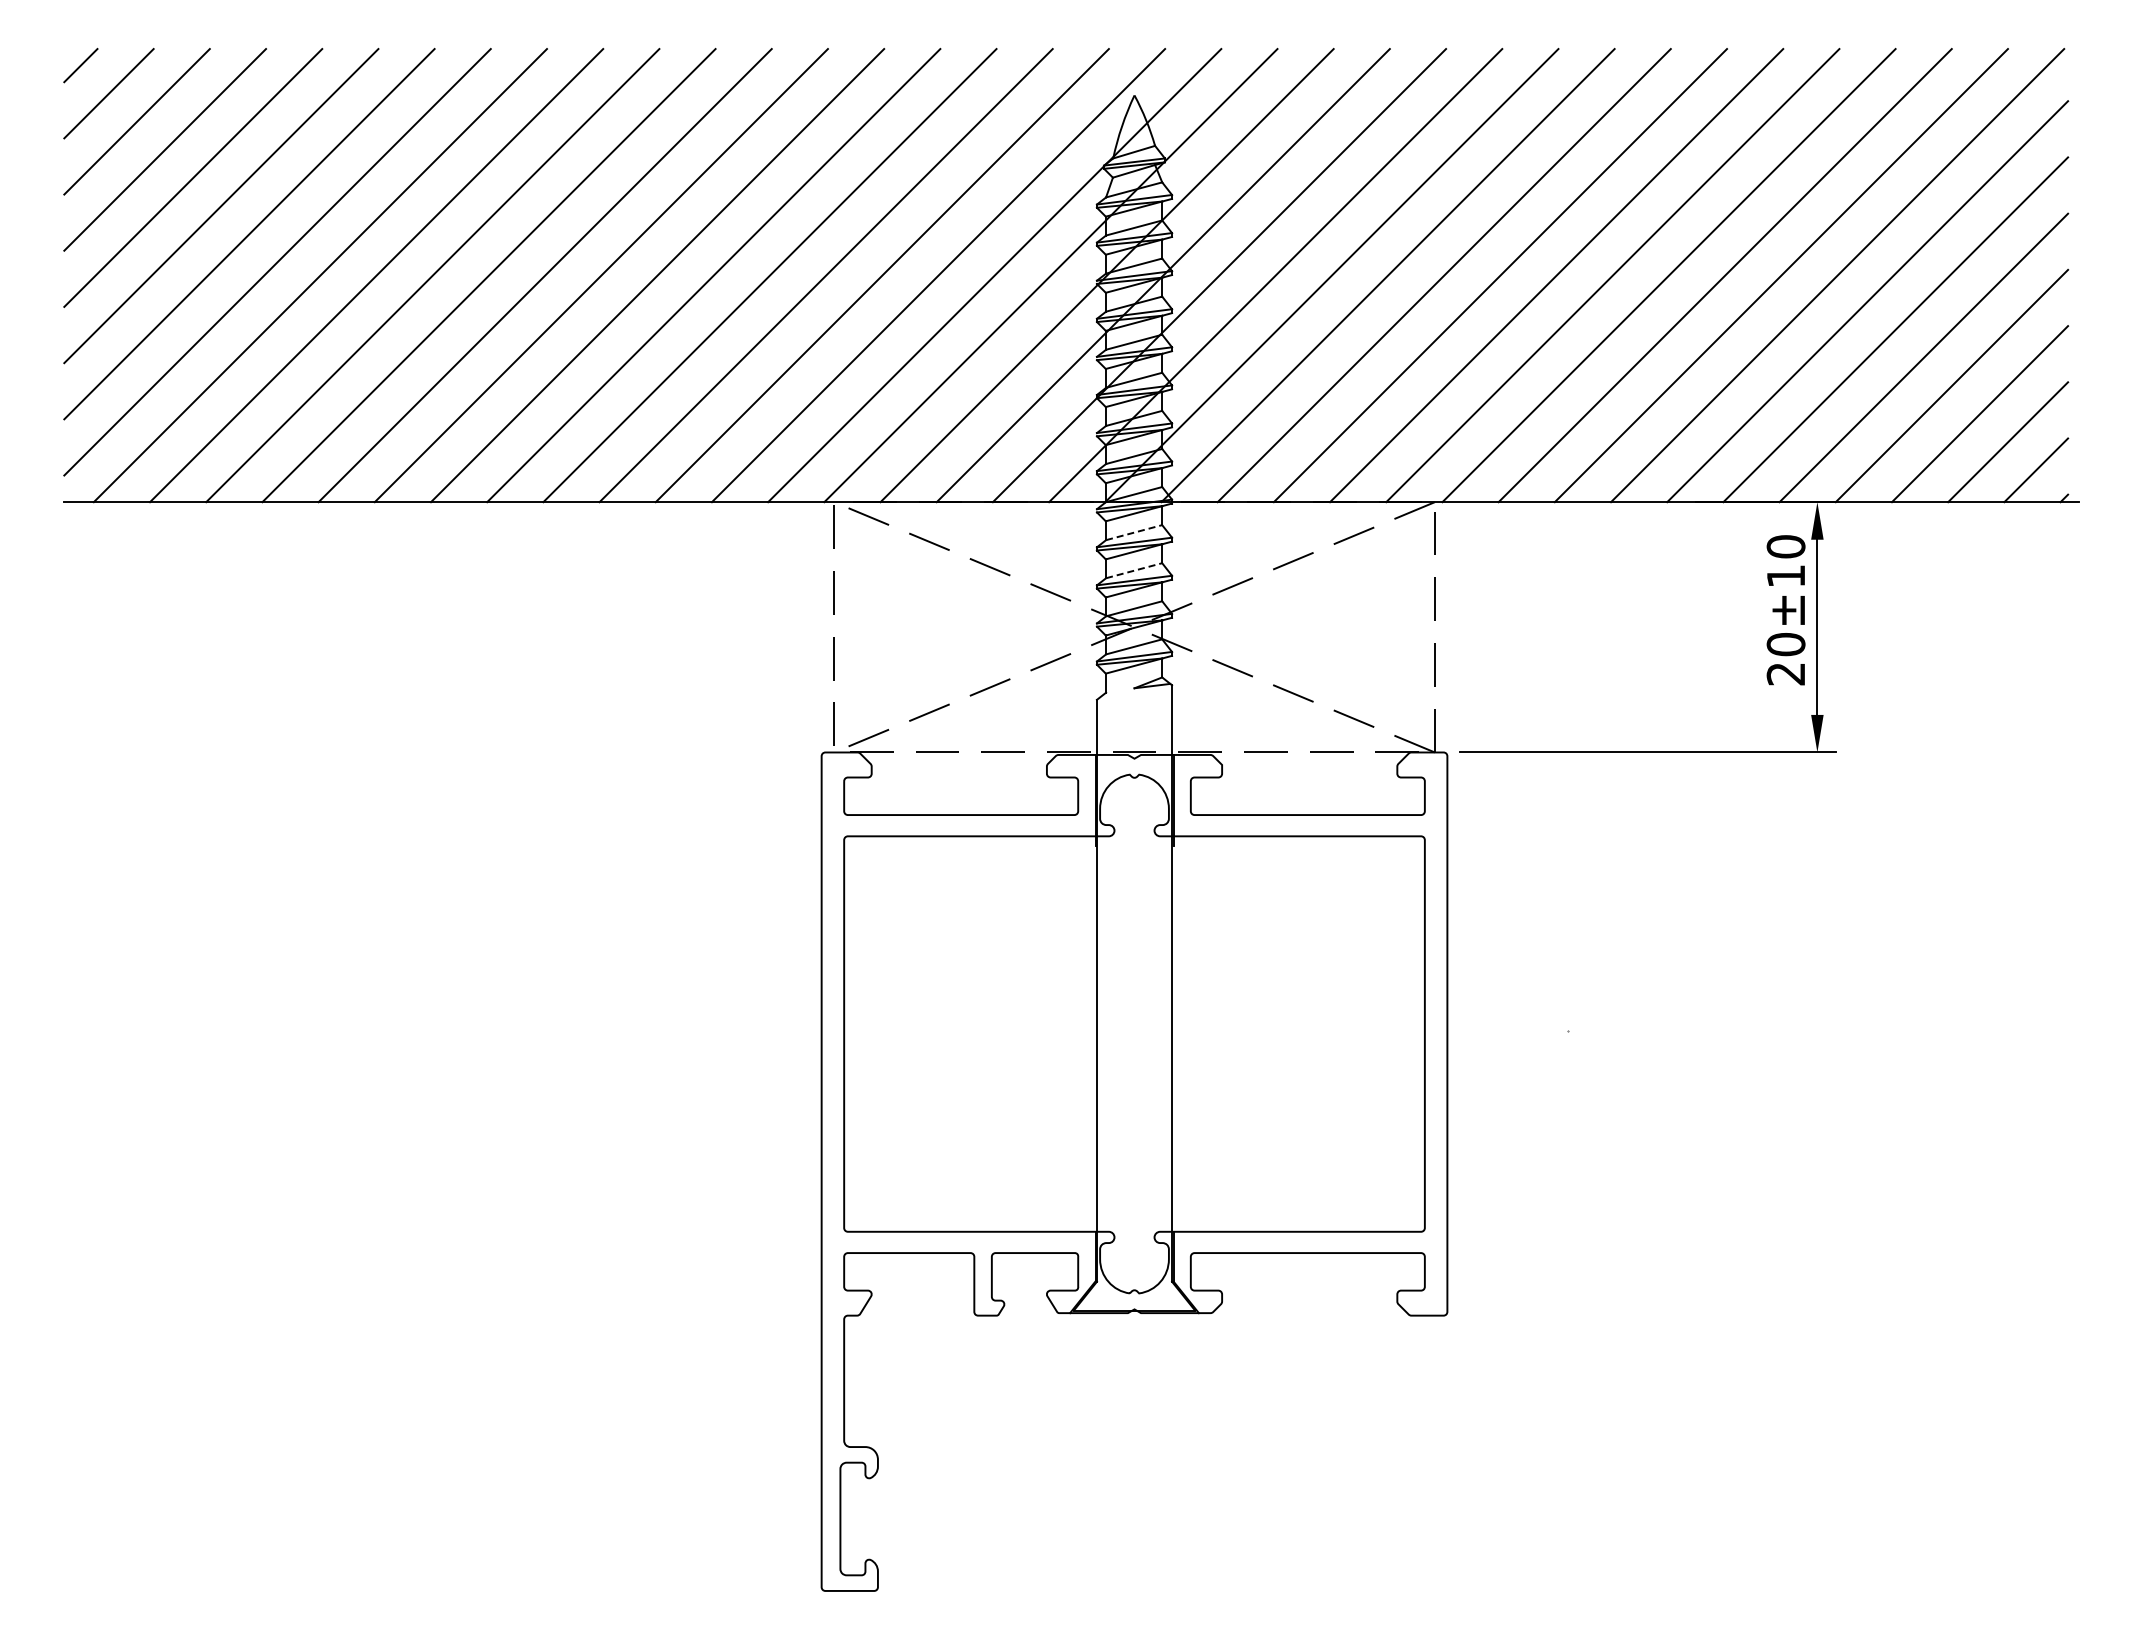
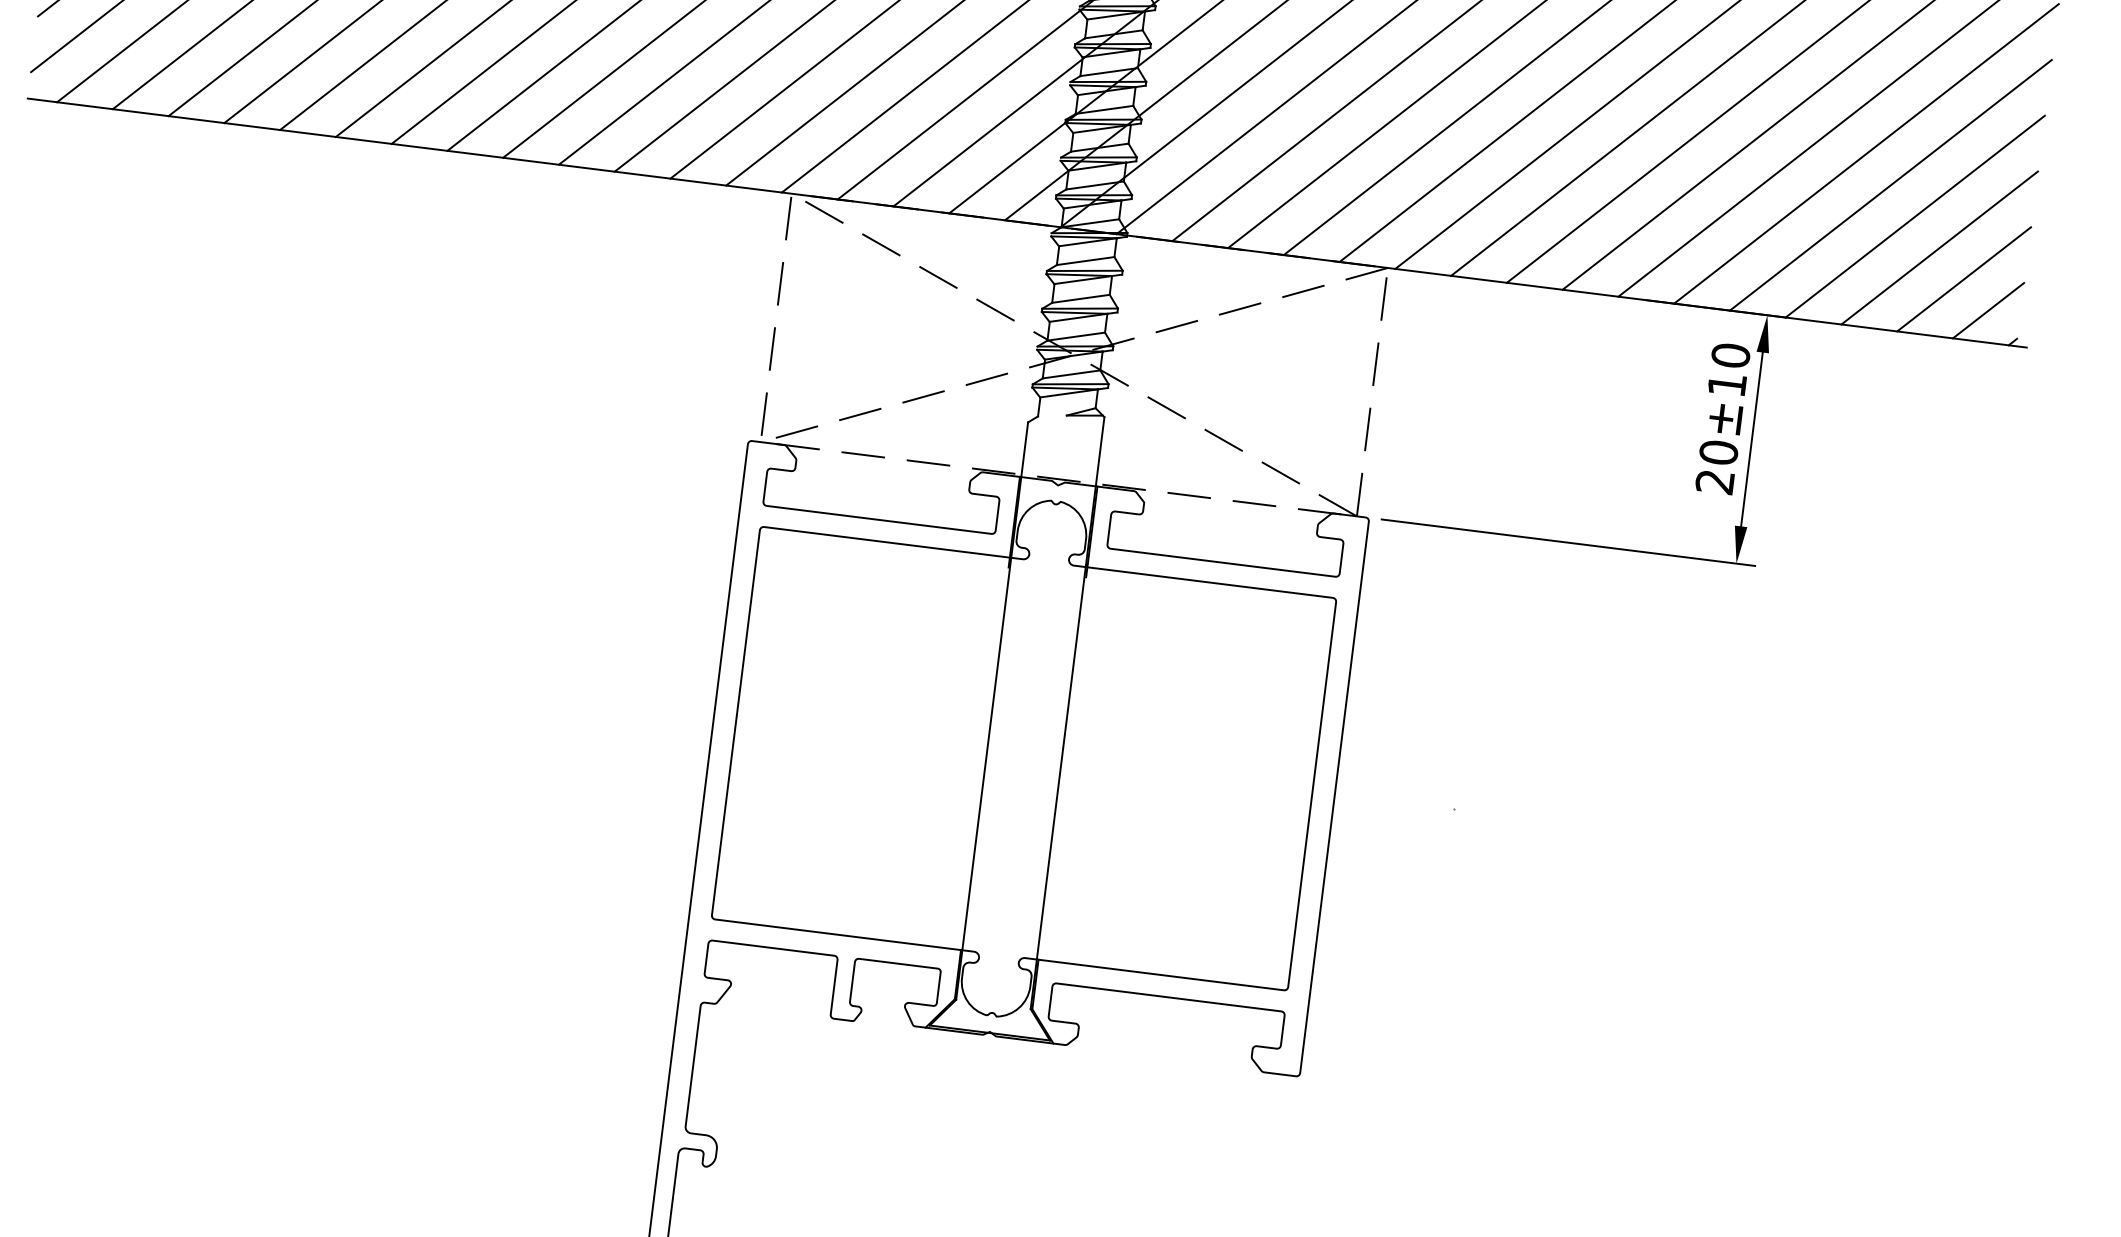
line: (1134, 532) -> (1086, 260), dashed -> solid
line: (1134, 570) -> (1081, 298), dashed -> solid

